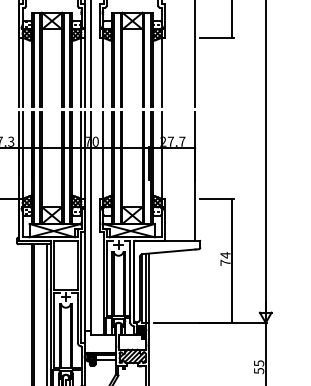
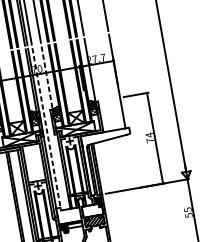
line: (103, 156) -> (47, 78), solid -> dashed
line: (90, 224) -> (46, 130), solid -> dashed

